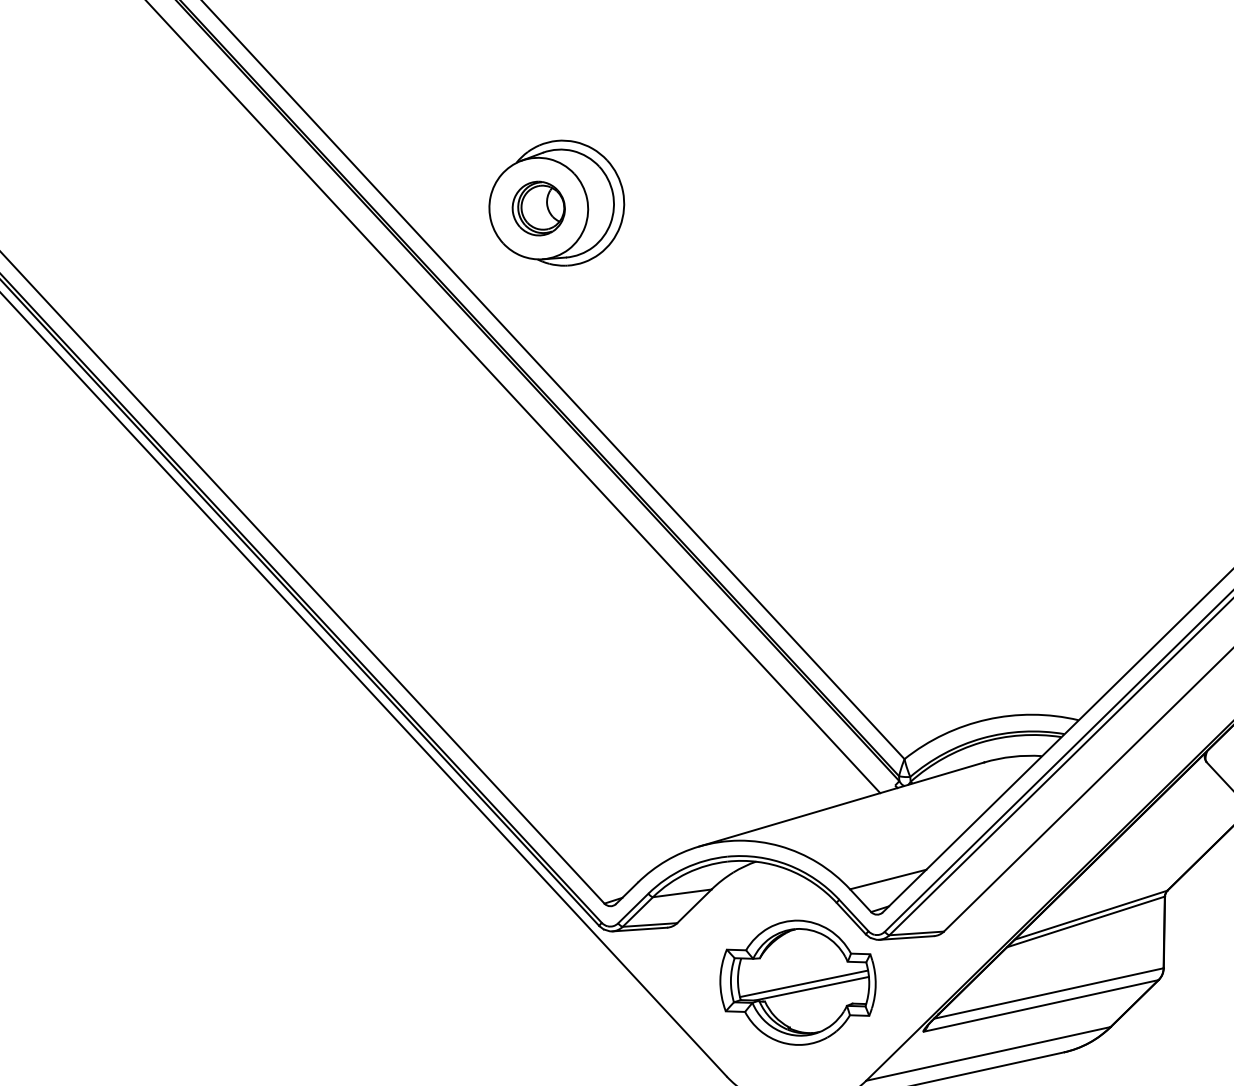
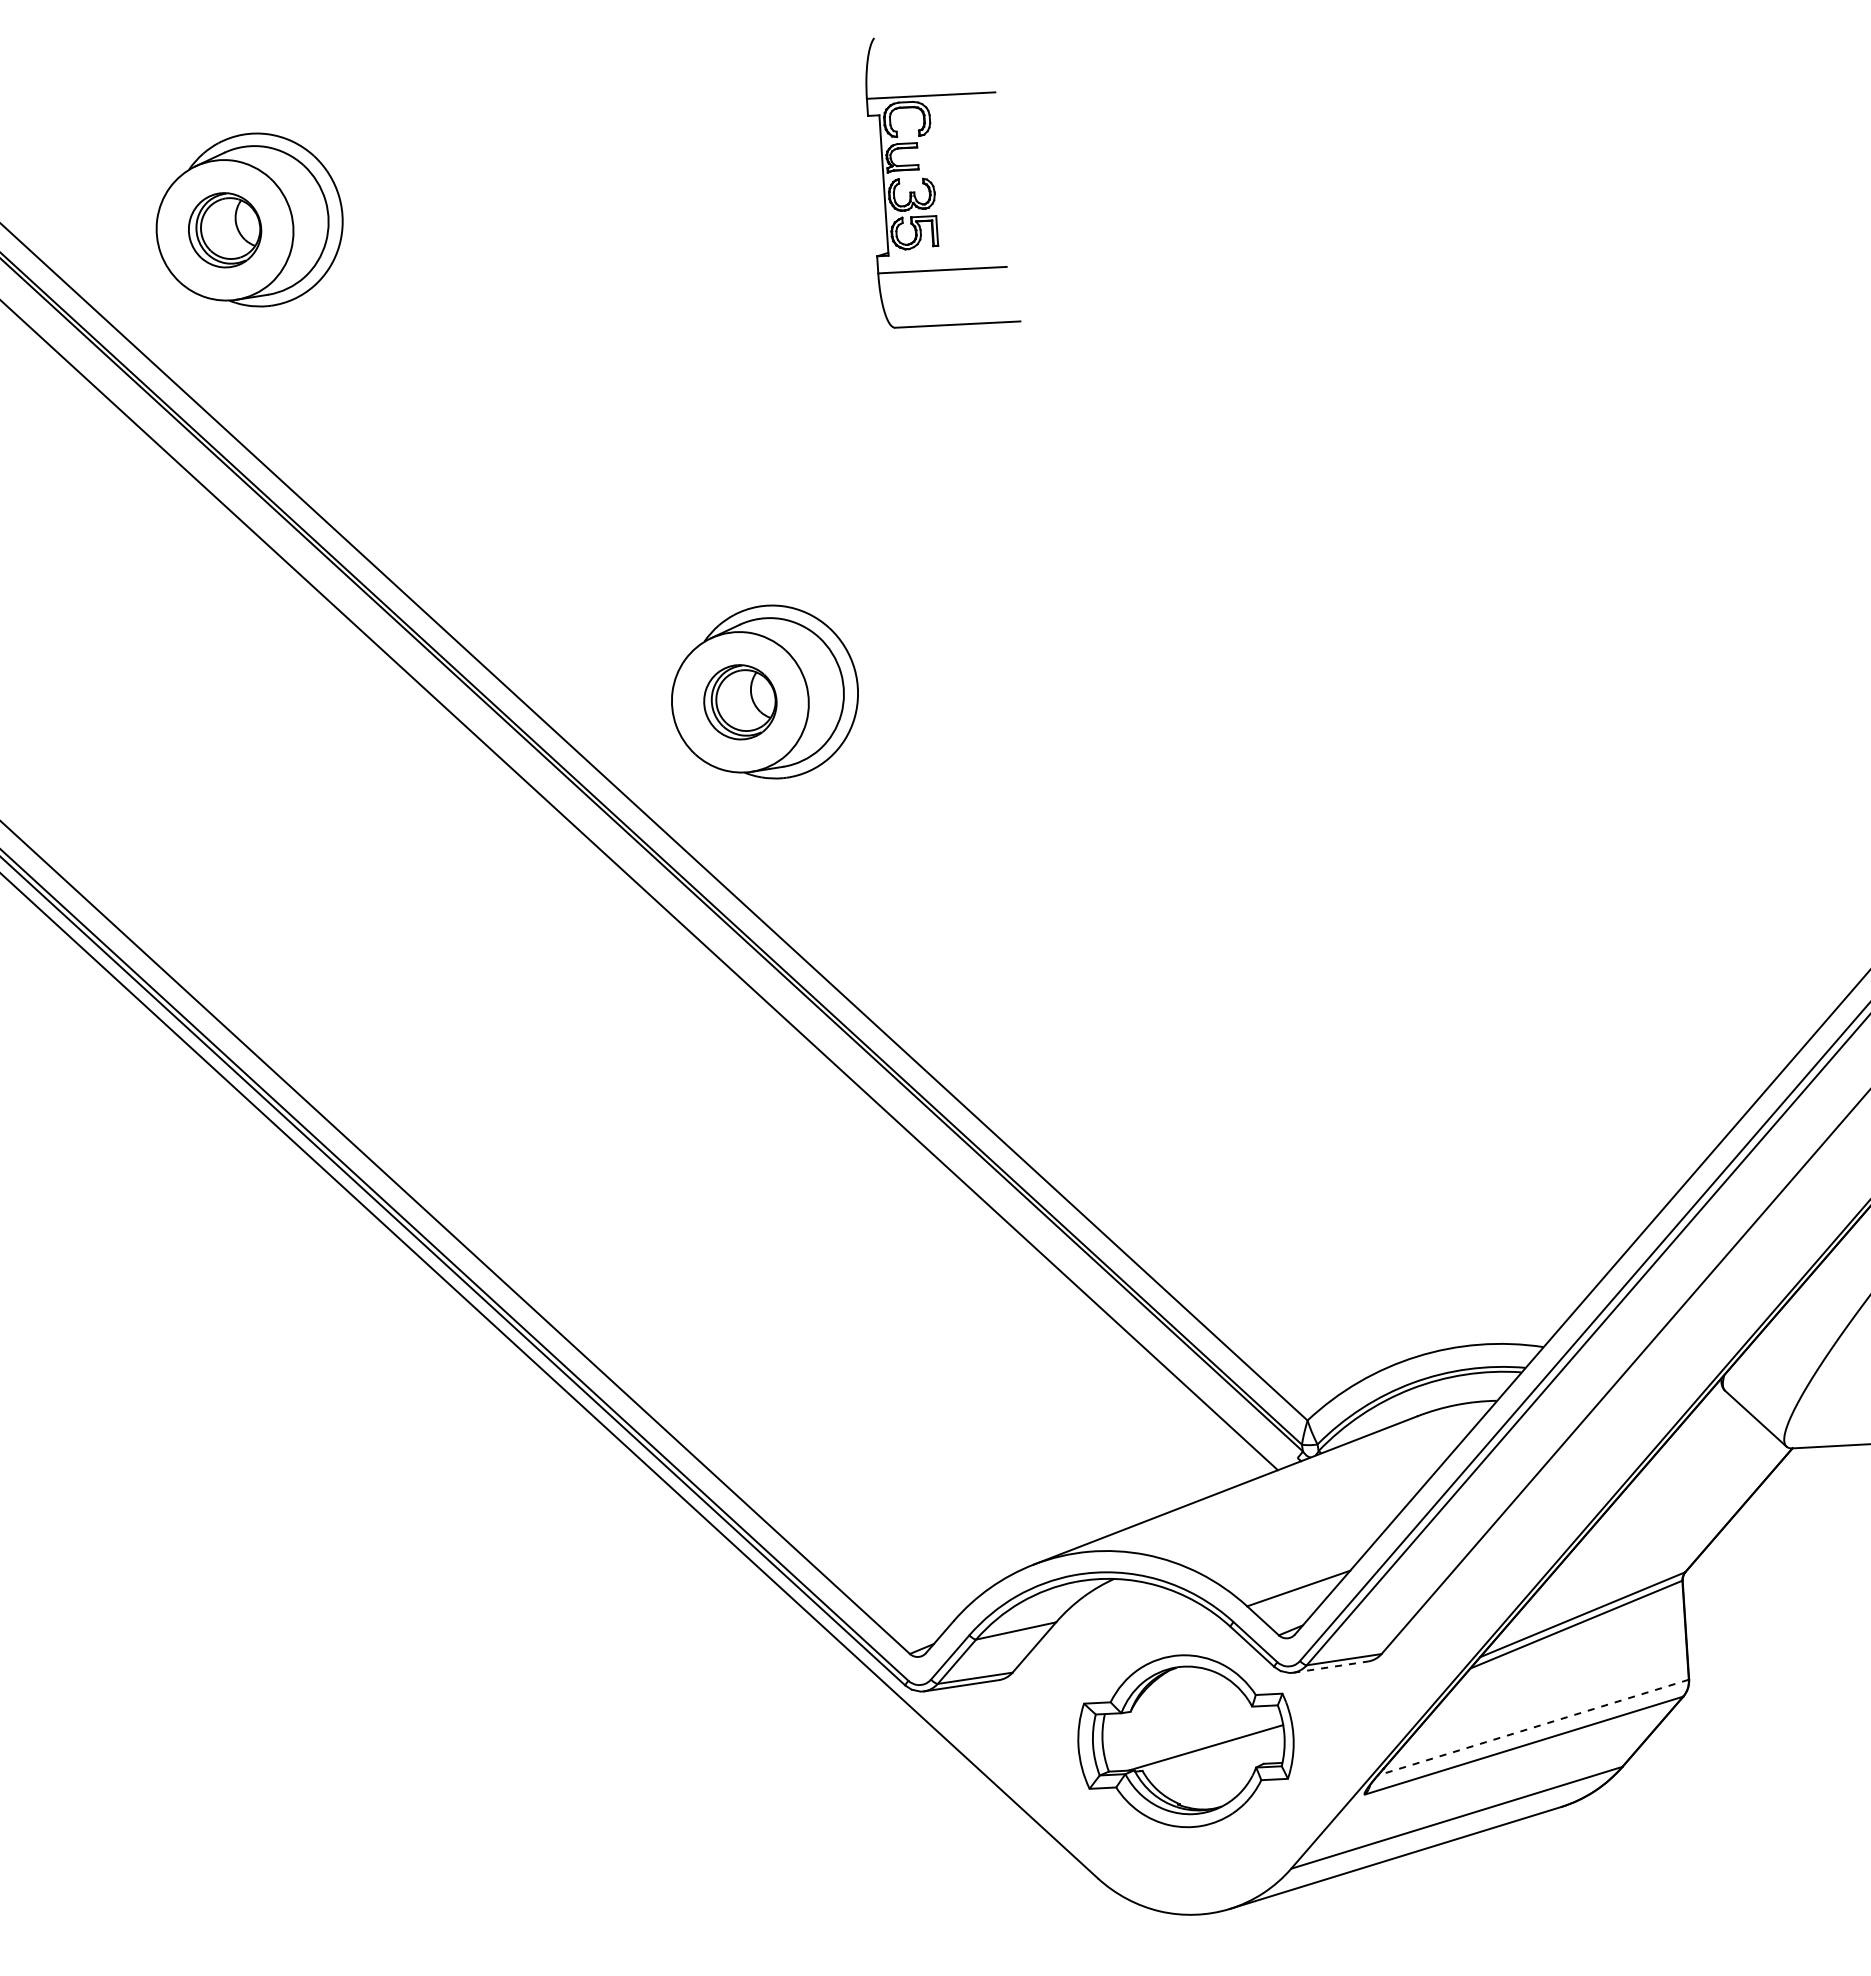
line: (906, 938) -> (1330, 1667), solid -> dashed
line: (804, 983) -> (1194, 1741), removed
line: (1048, 993) -> (1533, 1727), solid -> dashed

